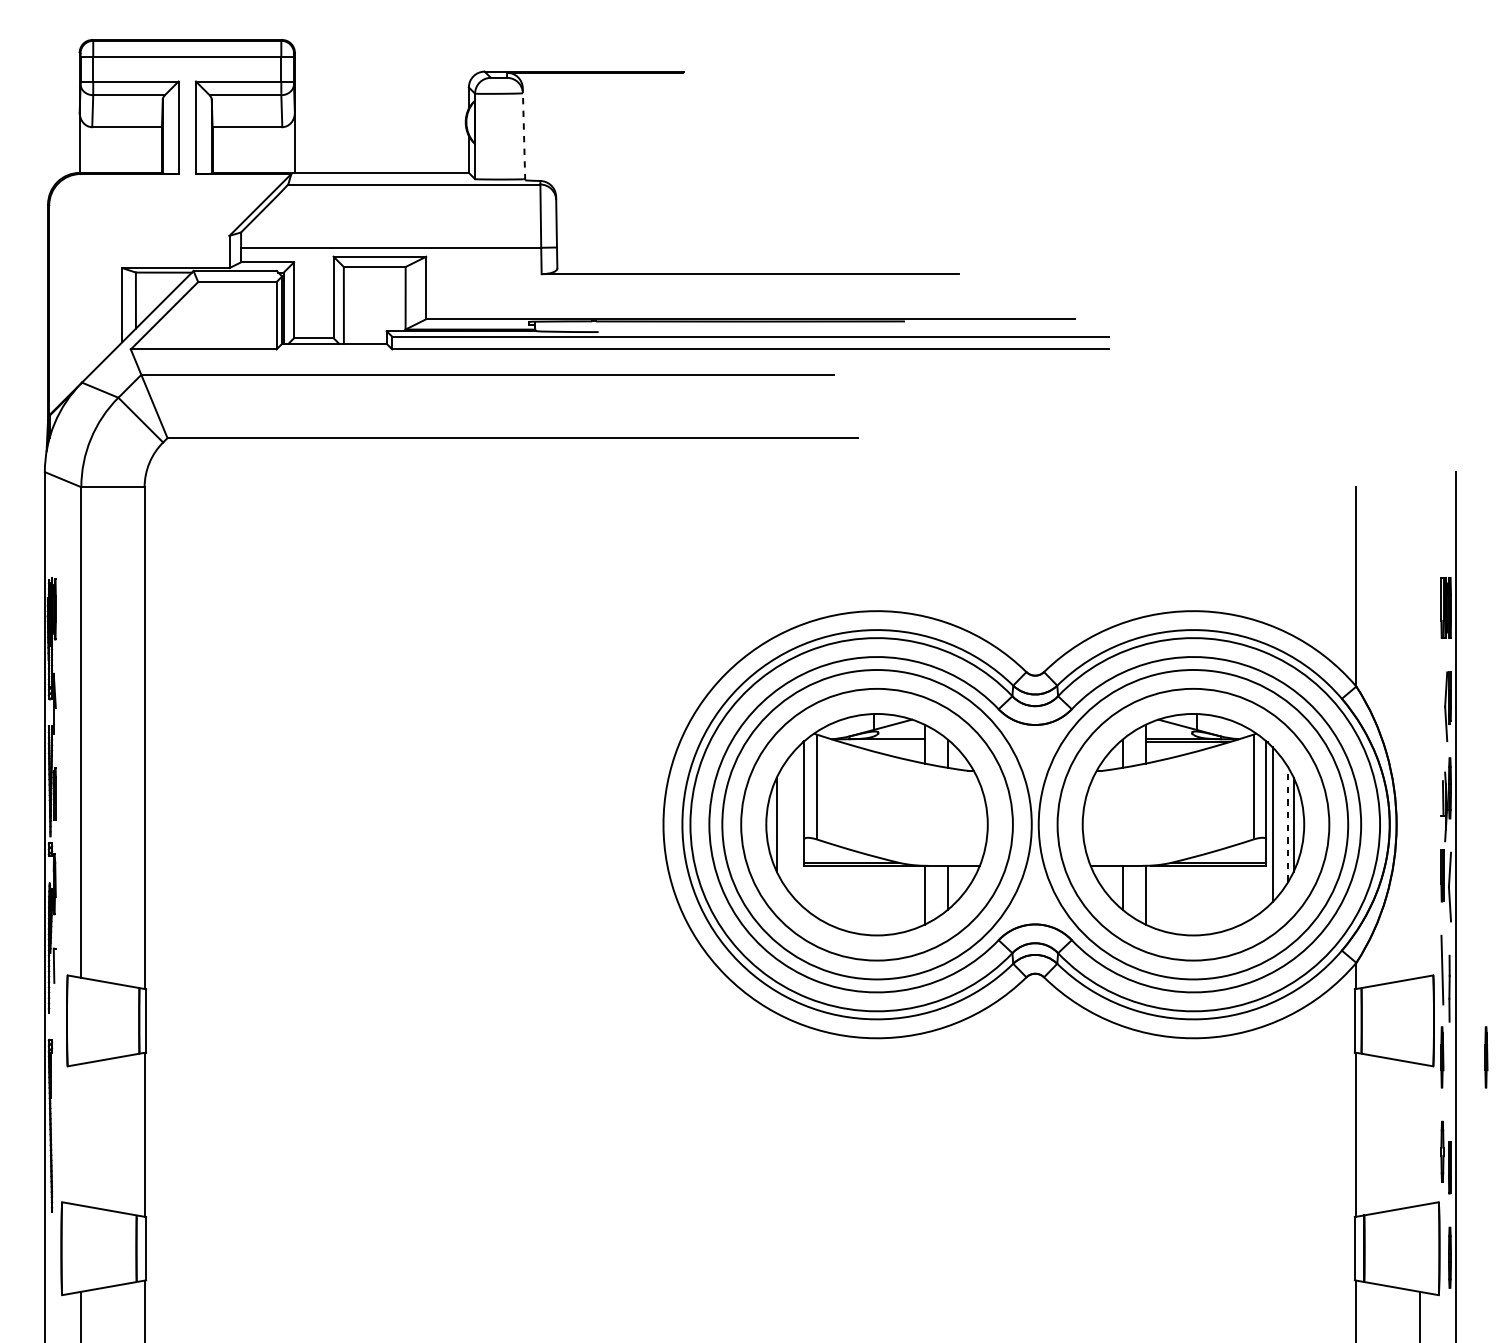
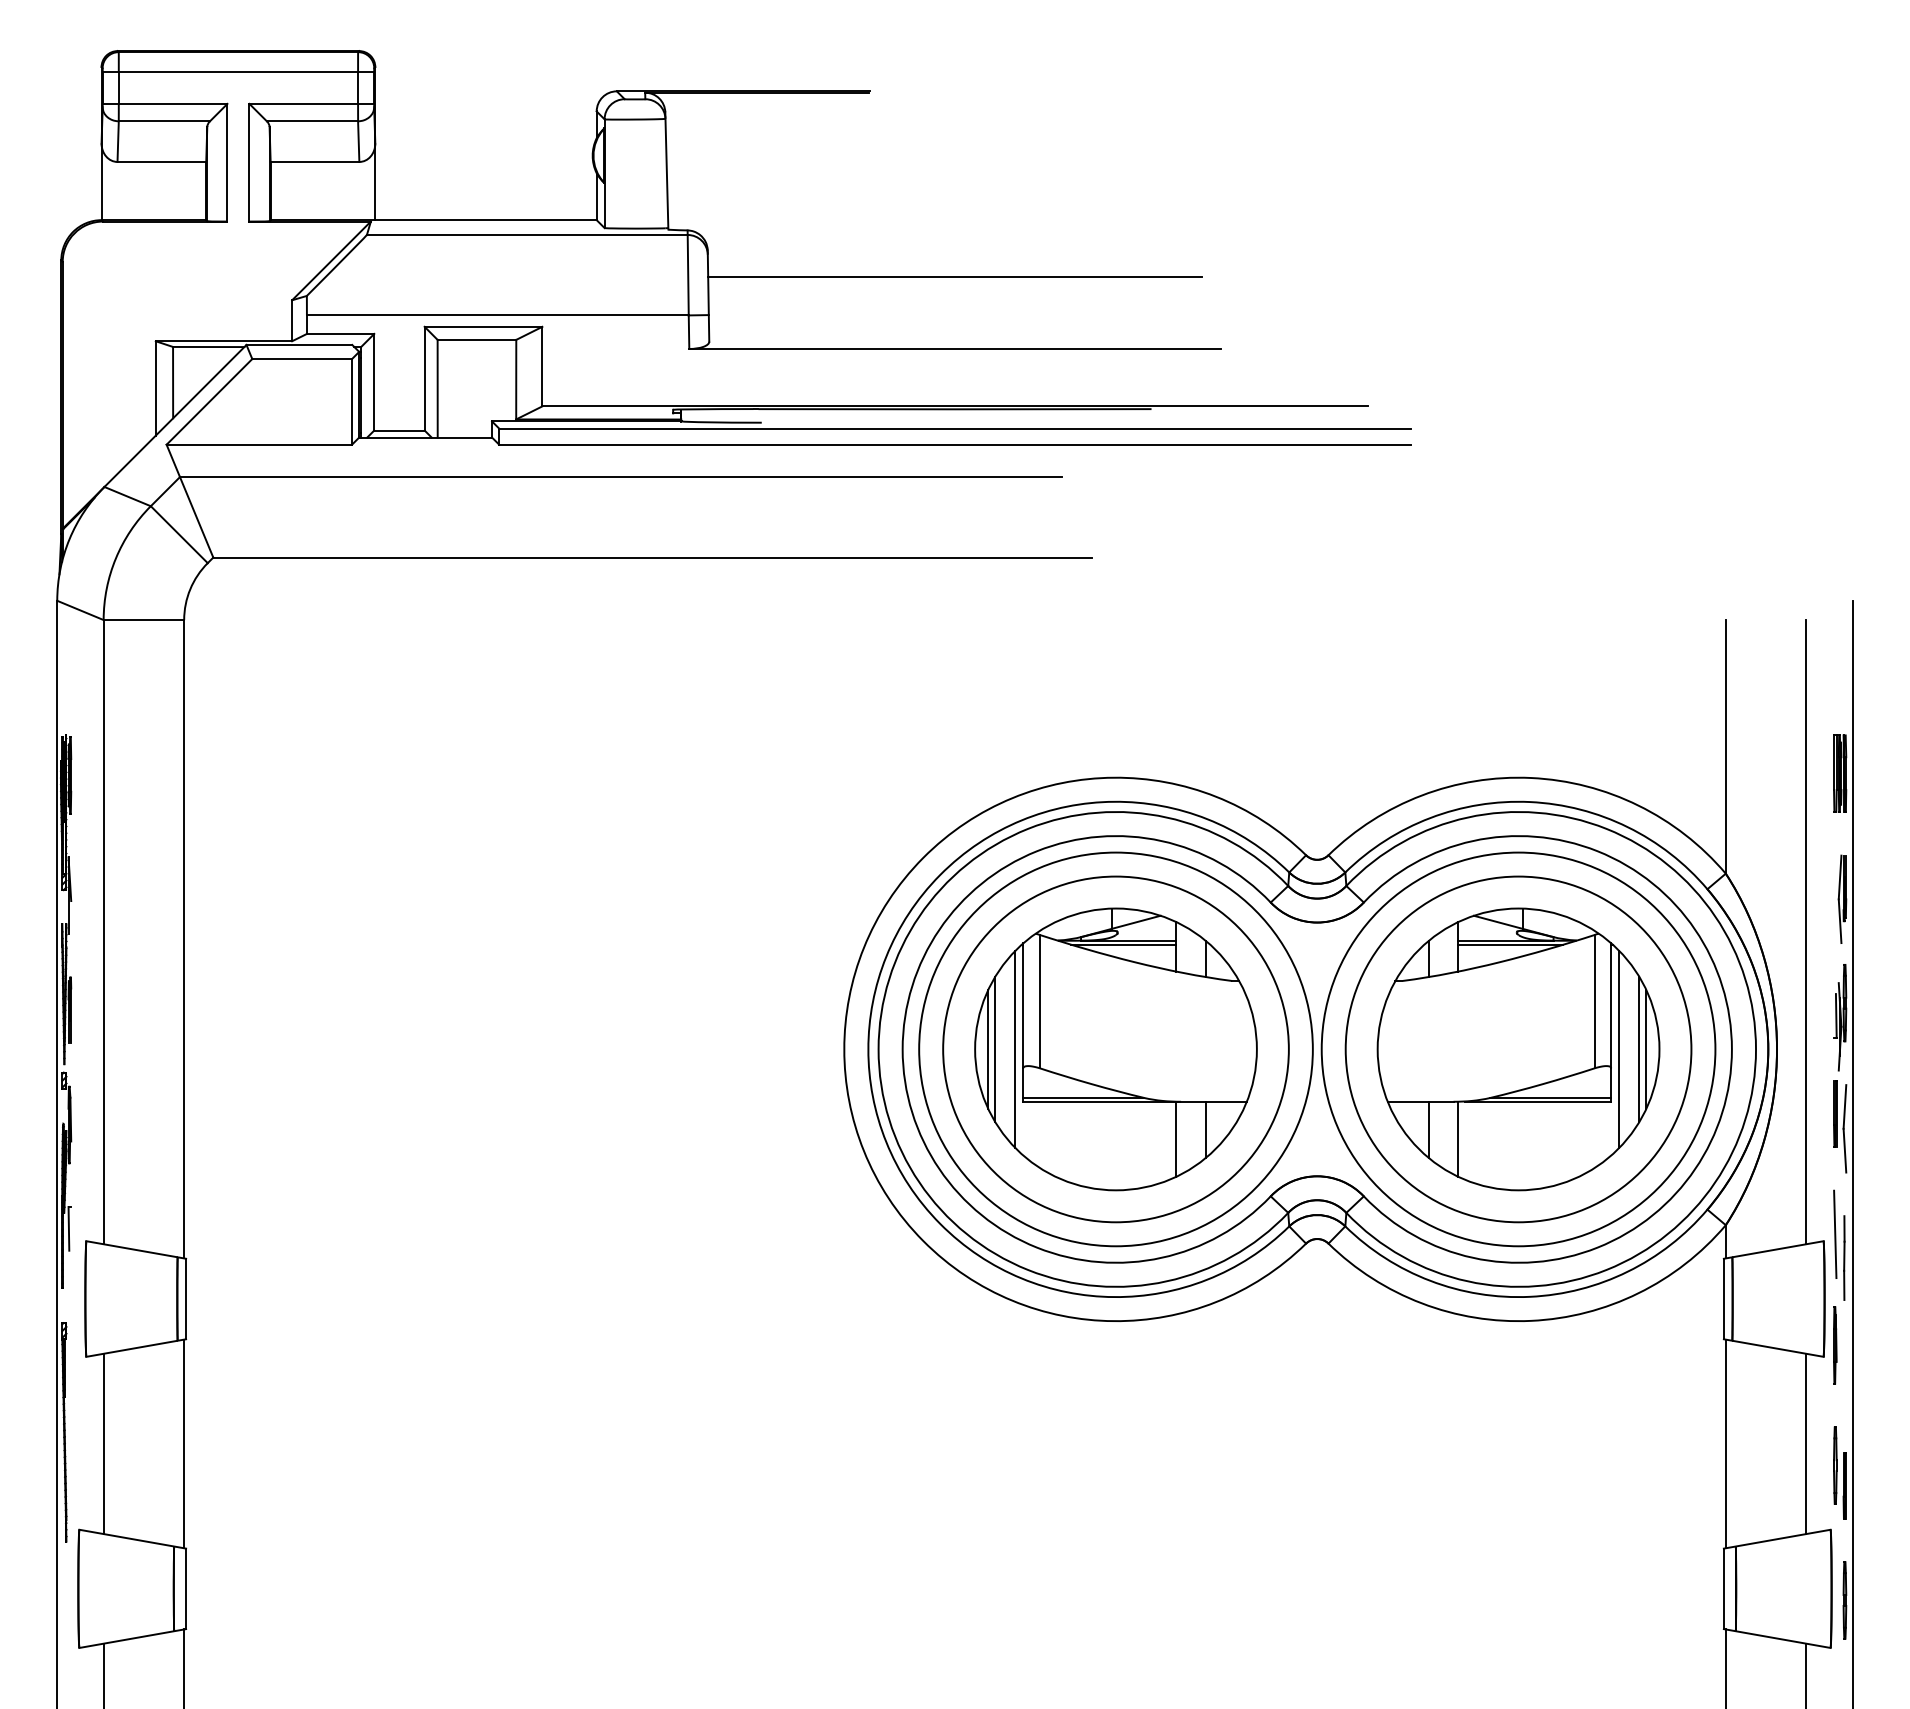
line: (523, 133) -> (666, 170), dashed -> solid
line: (750, 217) -> (954, 276), added
line: (1419, 732) -> (1806, 932), added
line: (882, 742) -> (1123, 944), added
line: (782, 823) -> (995, 1048), added
line: (798, 824) -> (1015, 1049), added
line: (1288, 824) -> (1639, 1049), dashed -> solid
line: (1486, 1057) -> (1891, 1345), removed
line: (81, 1134) -> (103, 1443), added
line: (1419, 1134) -> (1806, 1443), added

